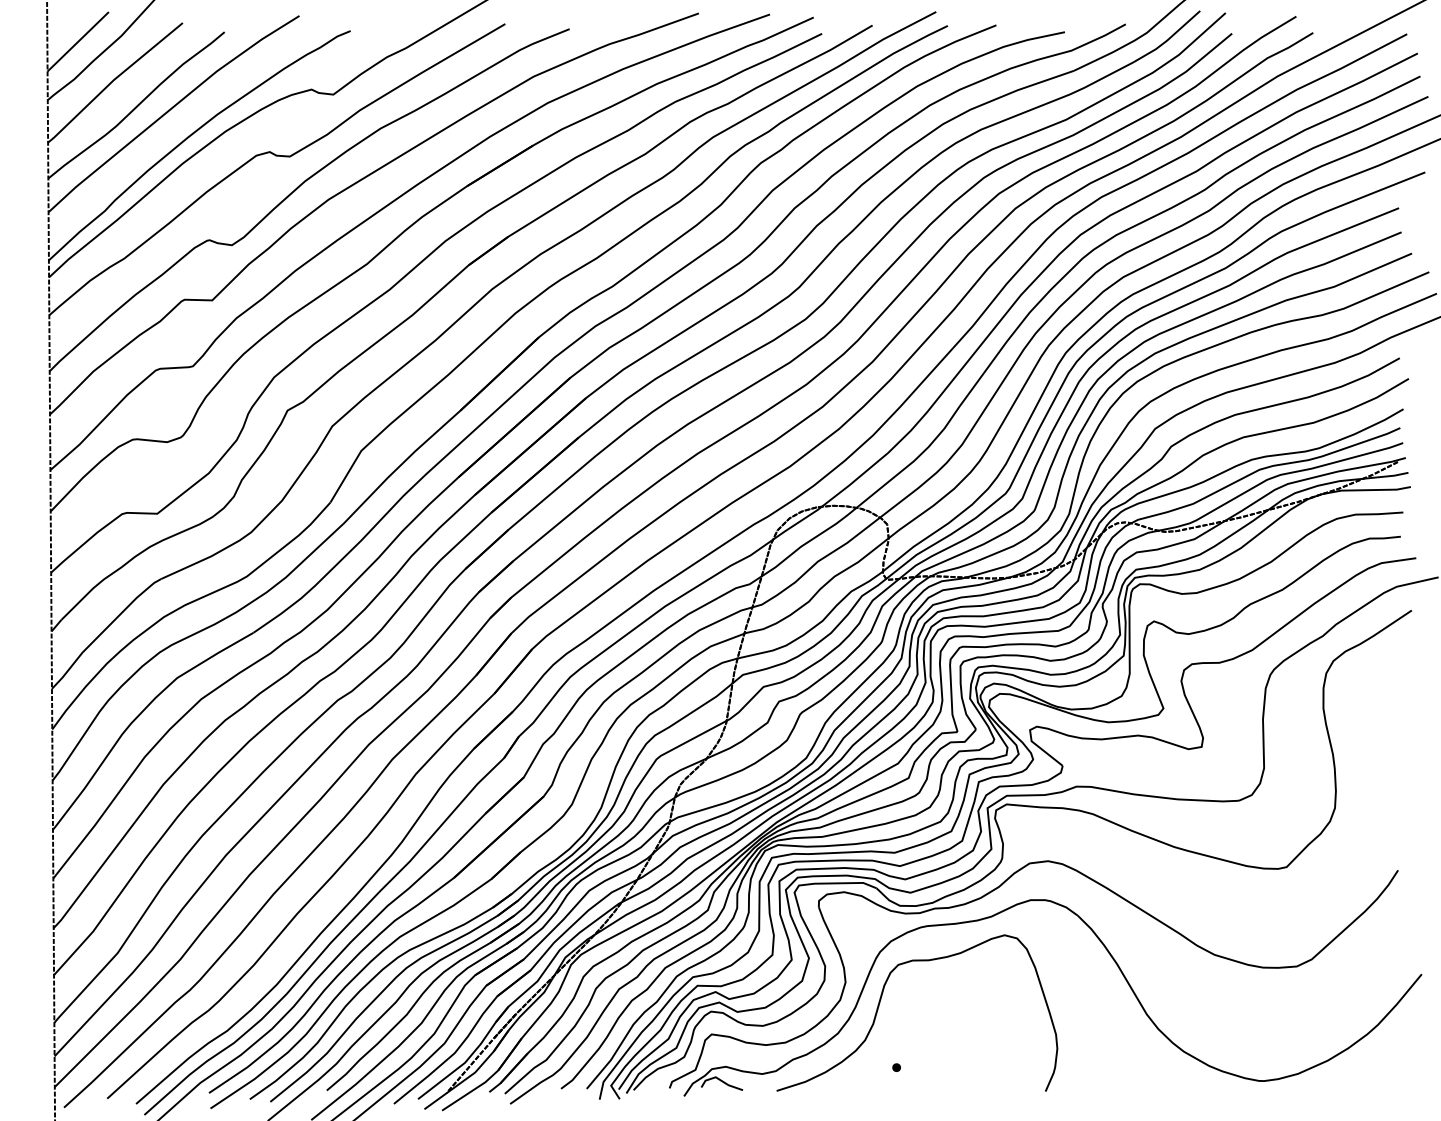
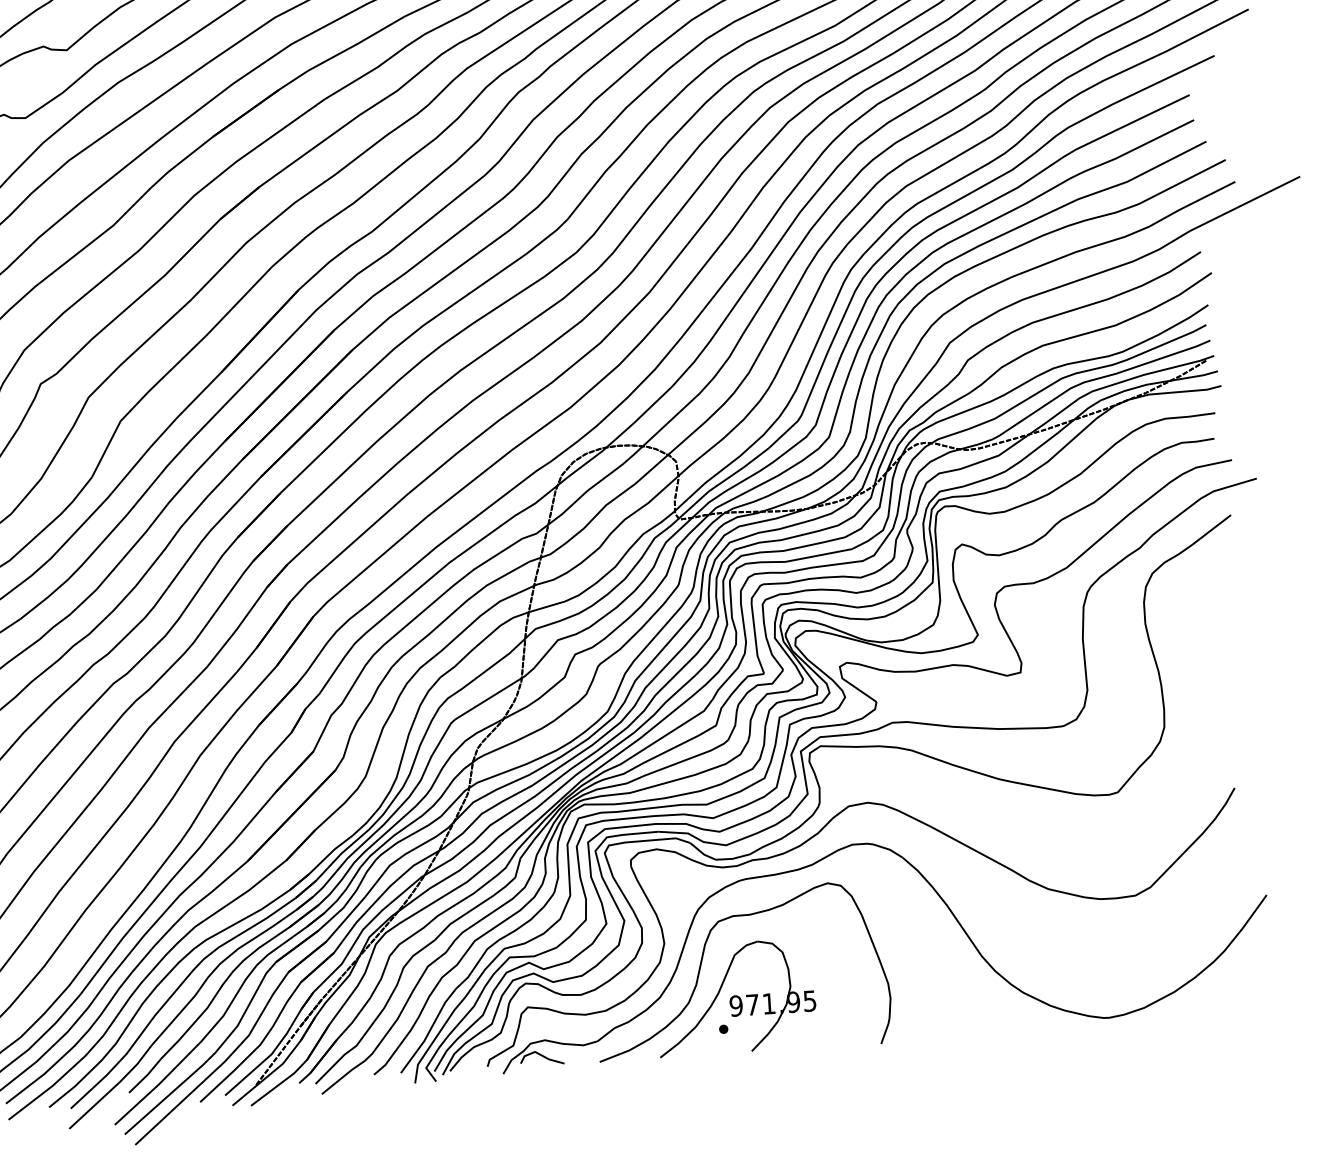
part: (910, 1038) -> (736, 997), added

